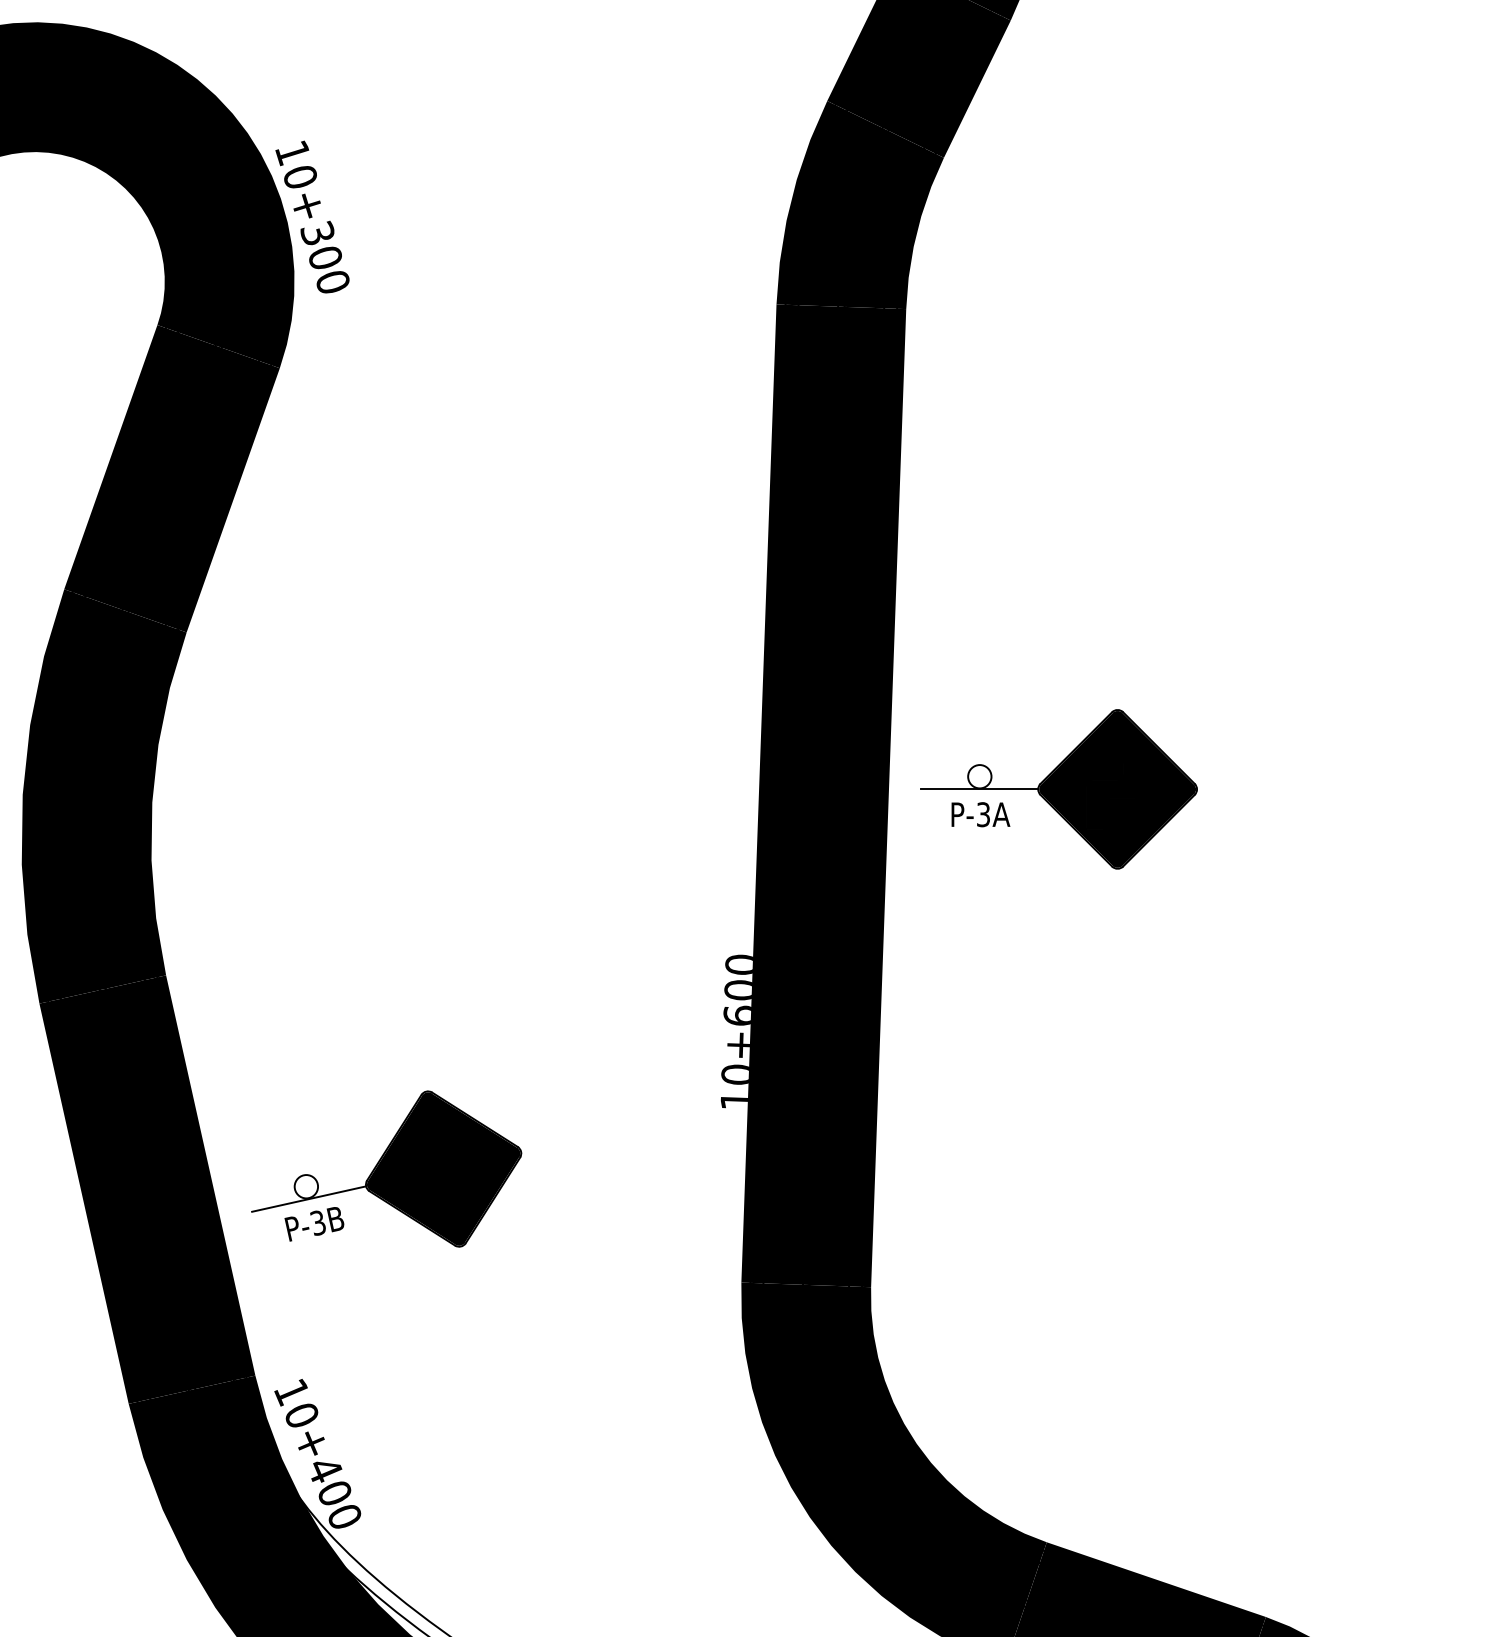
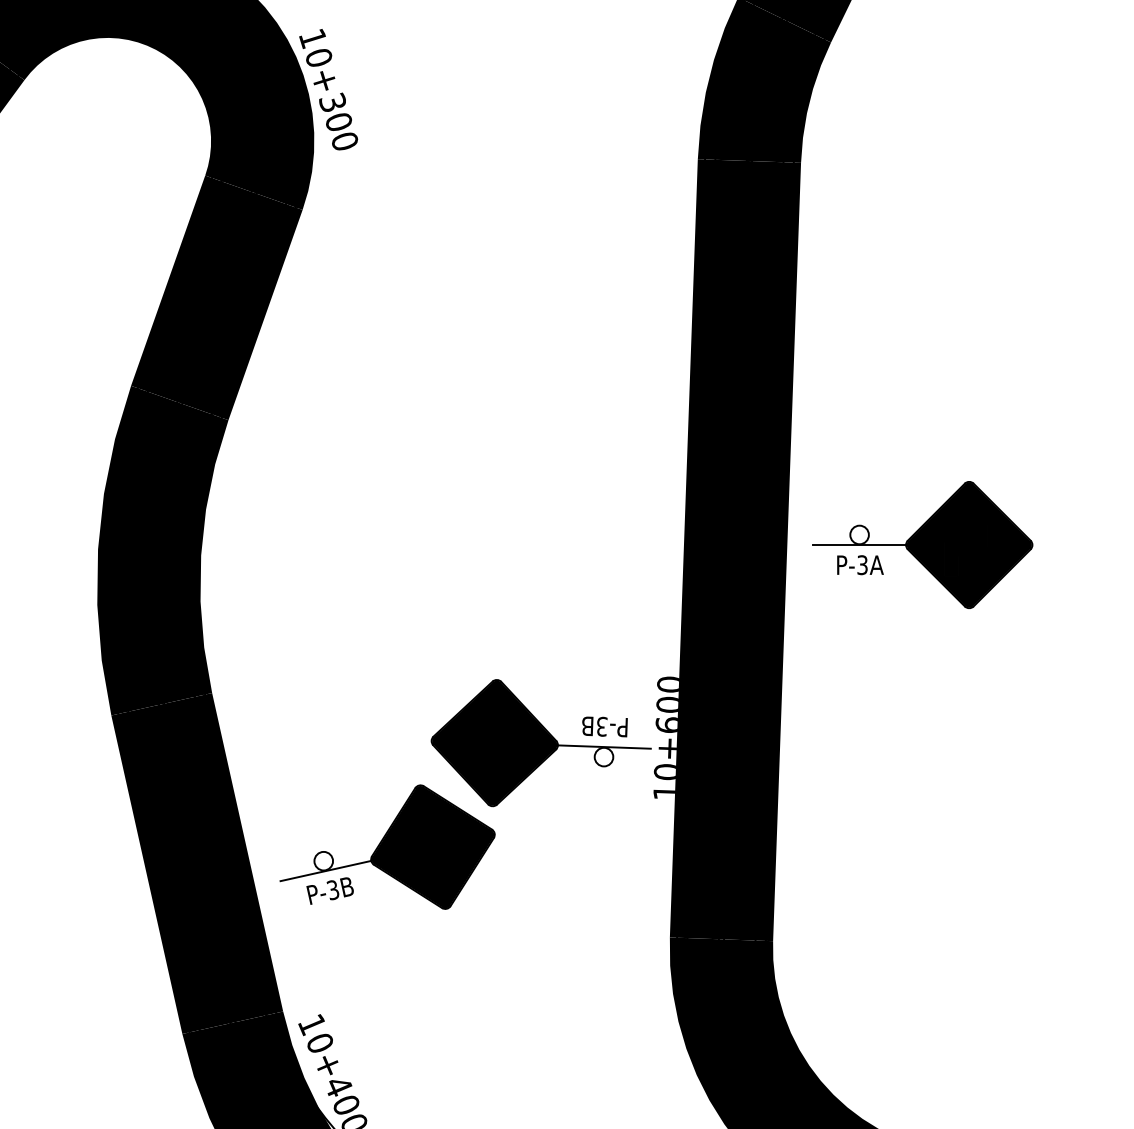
part: (579, 1038) -> (541, 743), added

